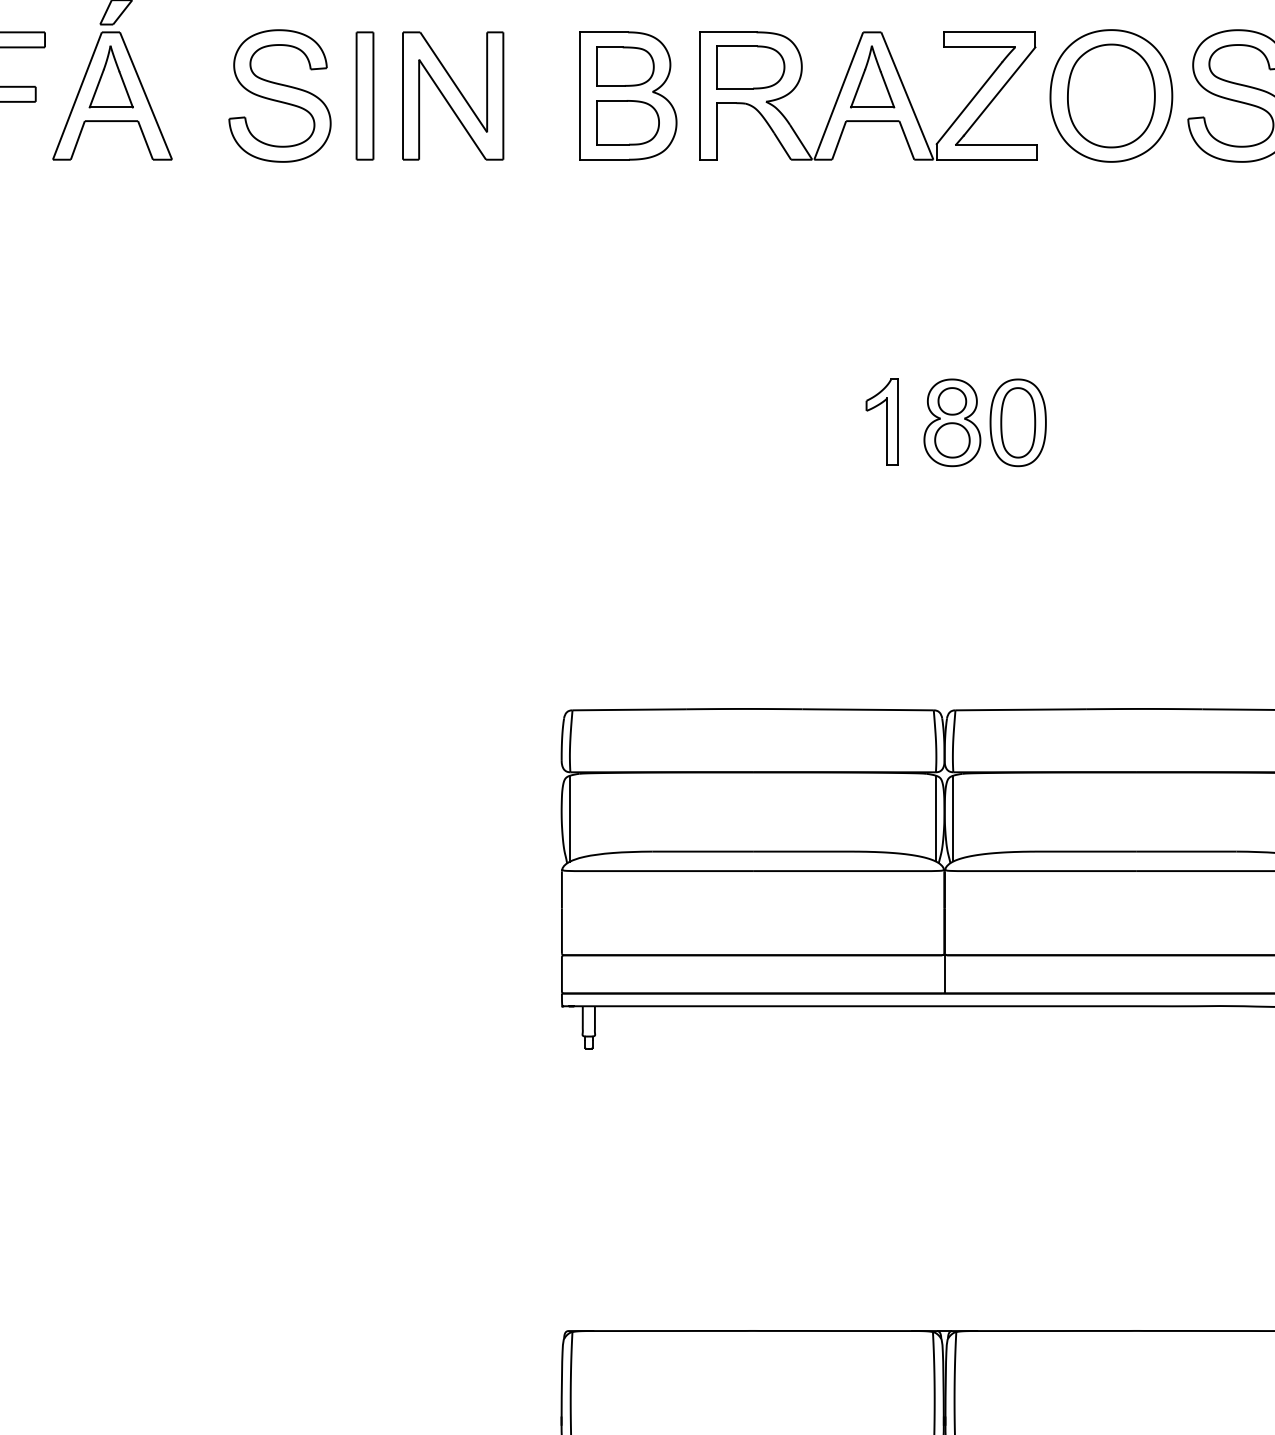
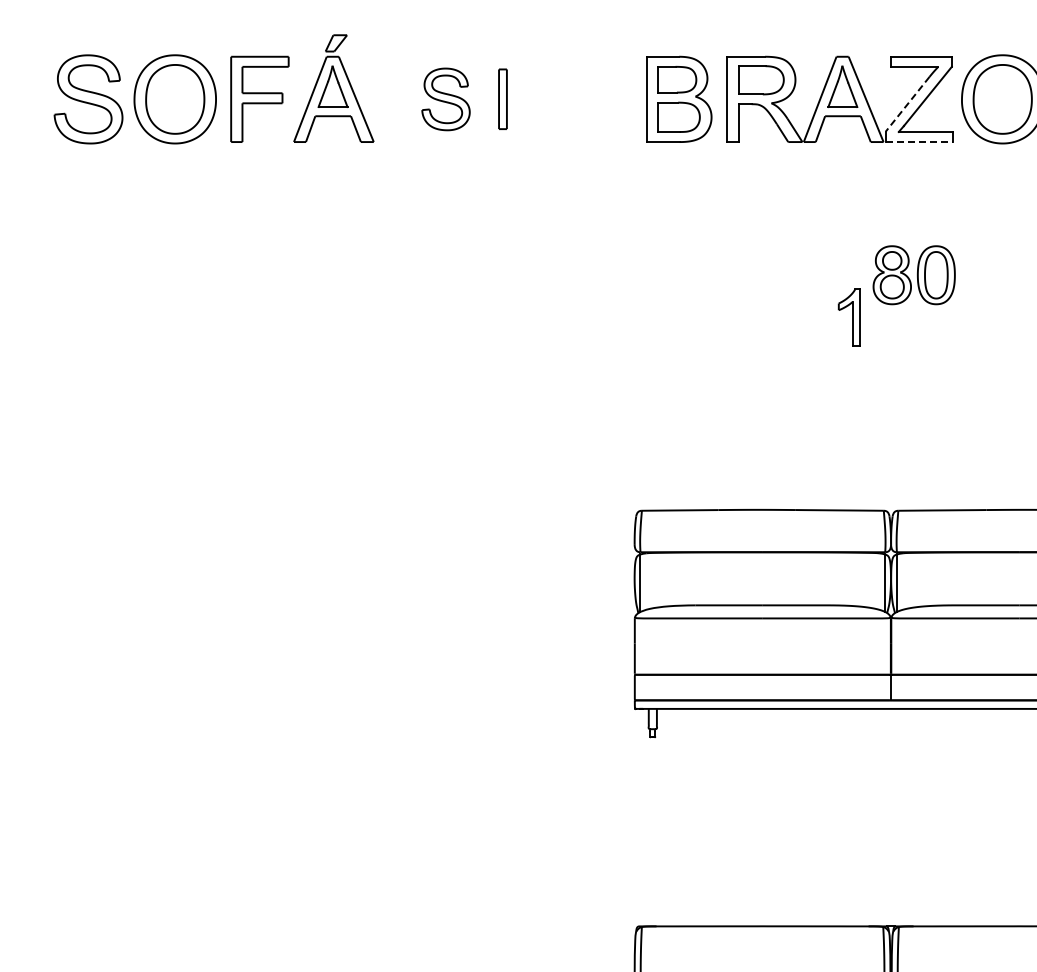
part: (364, 94) -> (502, 98), size x0.7
part: (452, 94) -> (561, 98), removed
part: (279, 96) -> (445, 99), size x0.7
line: (969, 103) -> (907, 104), solid -> dashed
line: (987, 160) -> (919, 142), solid -> dashed
part: (984, 423) -> (913, 275), moved

